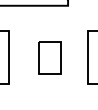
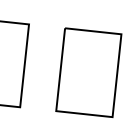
part: (49, 57) -> (88, 72), size x1.67

